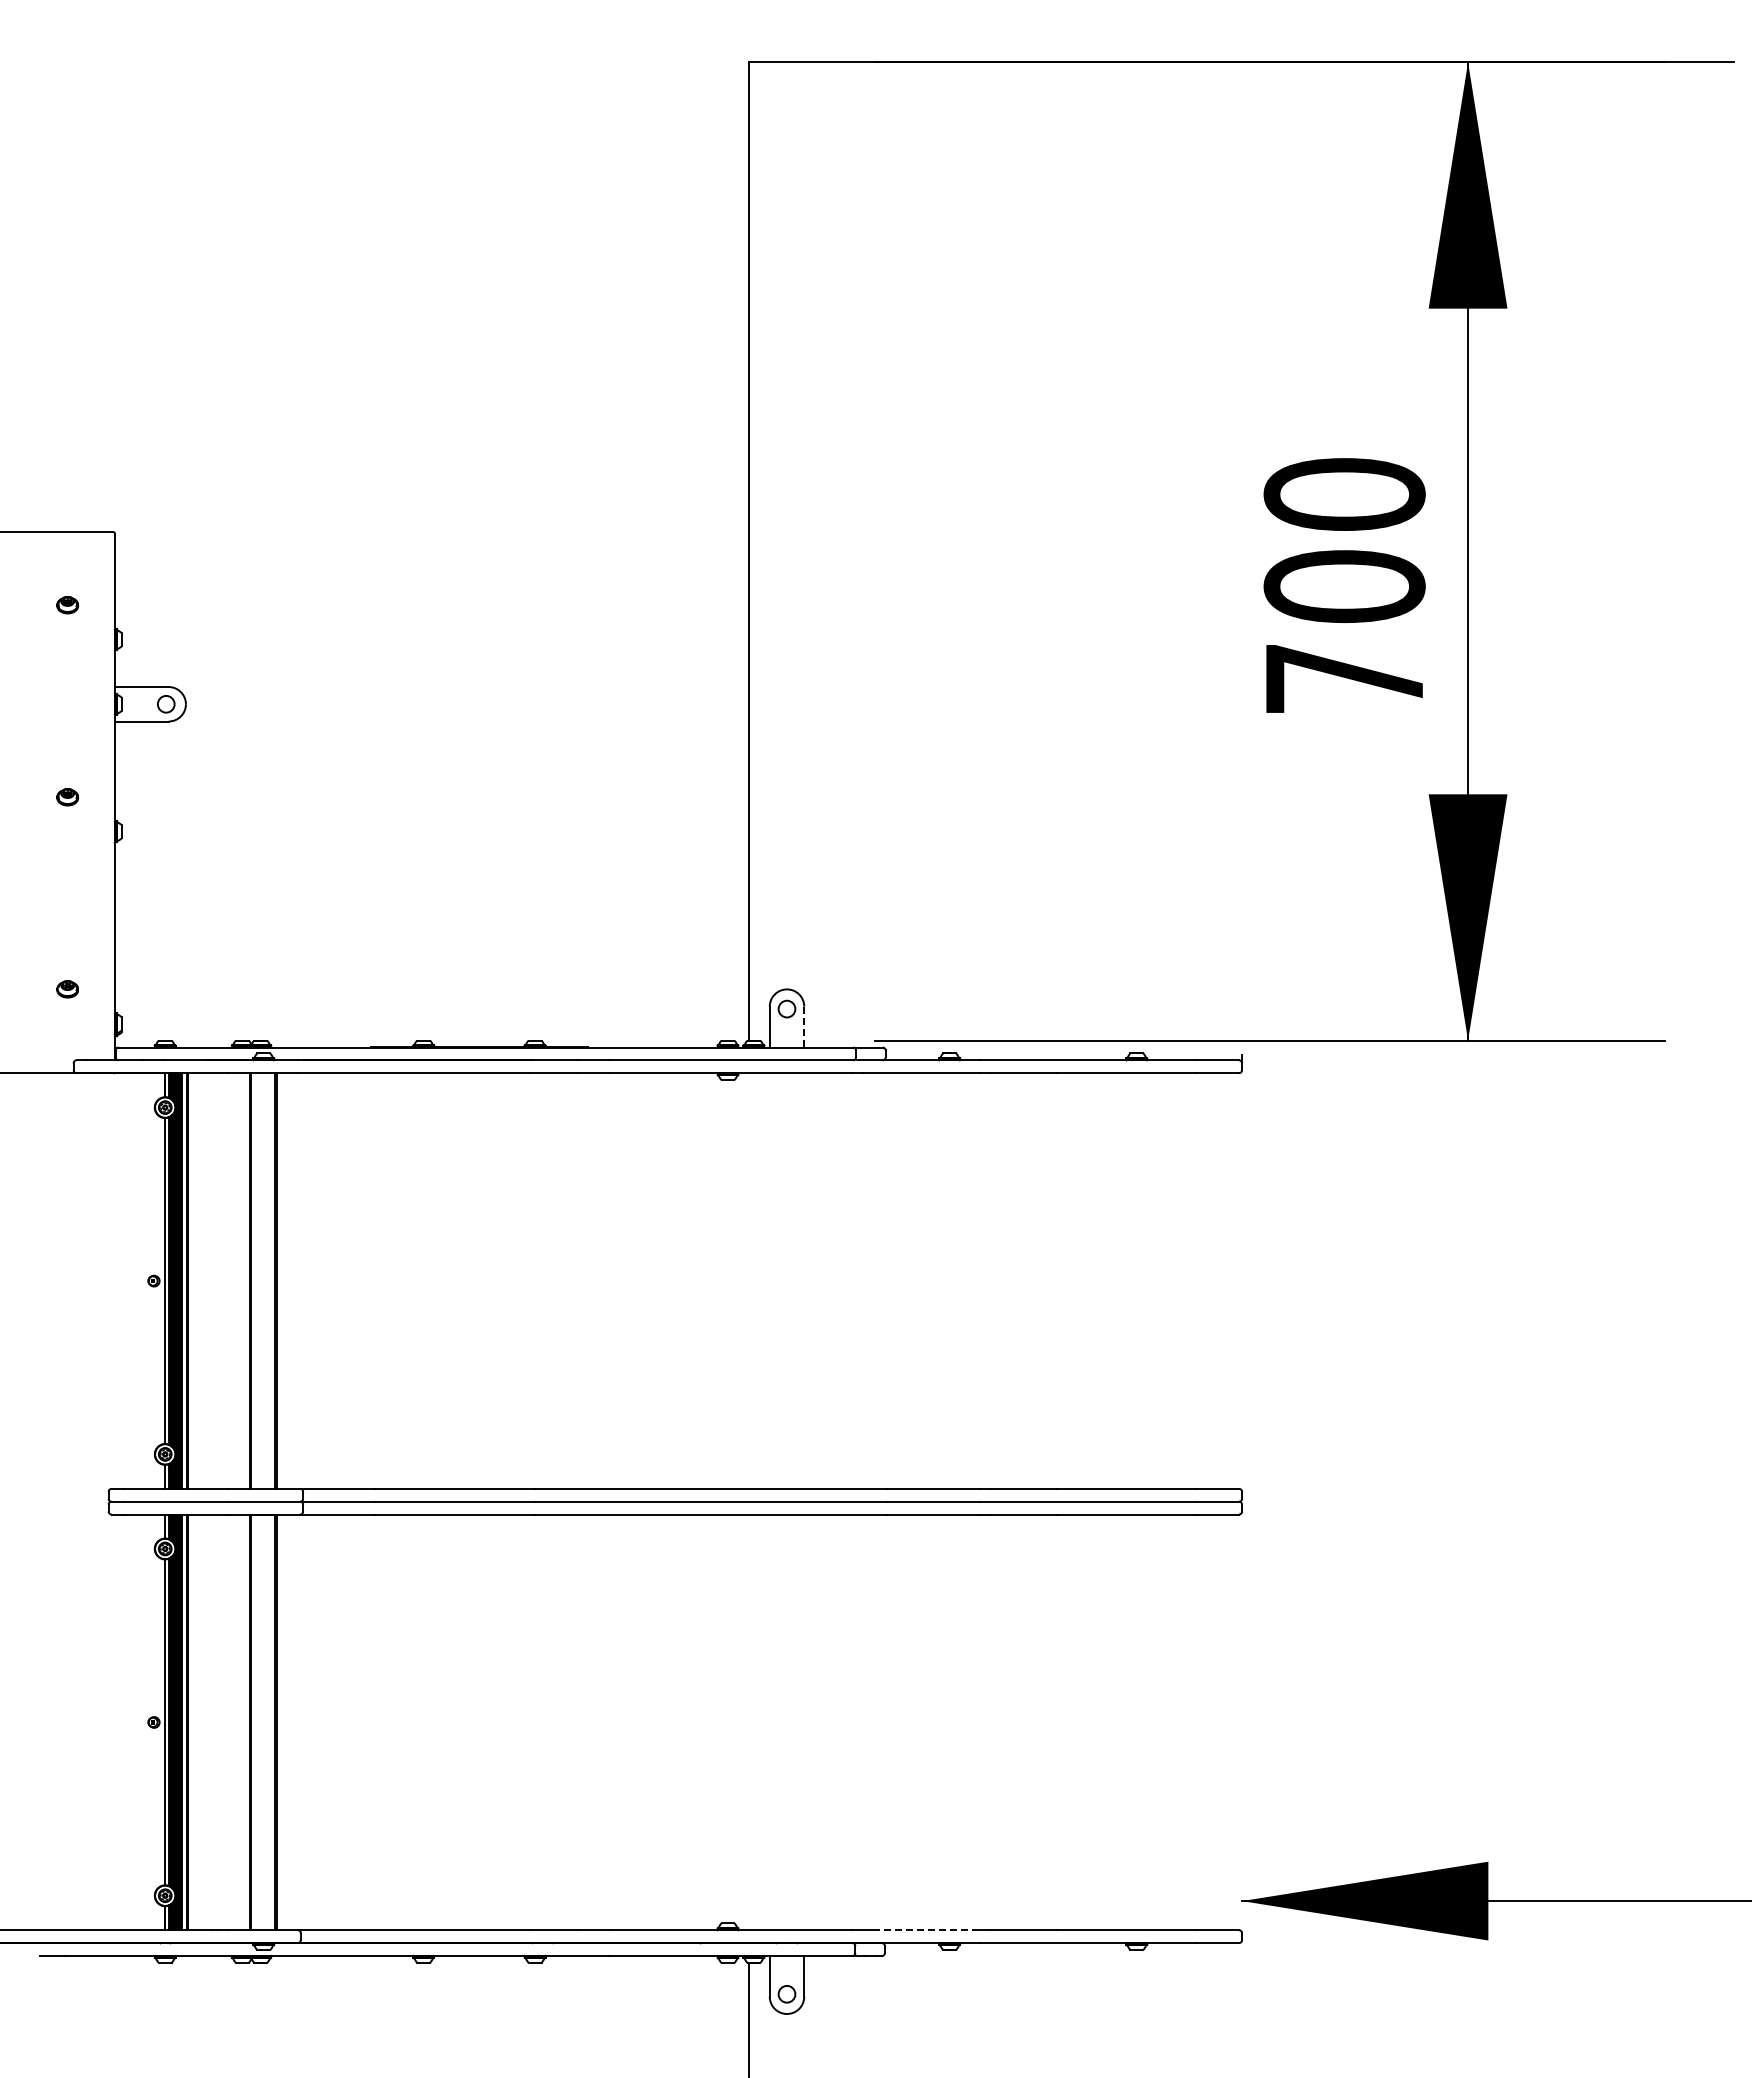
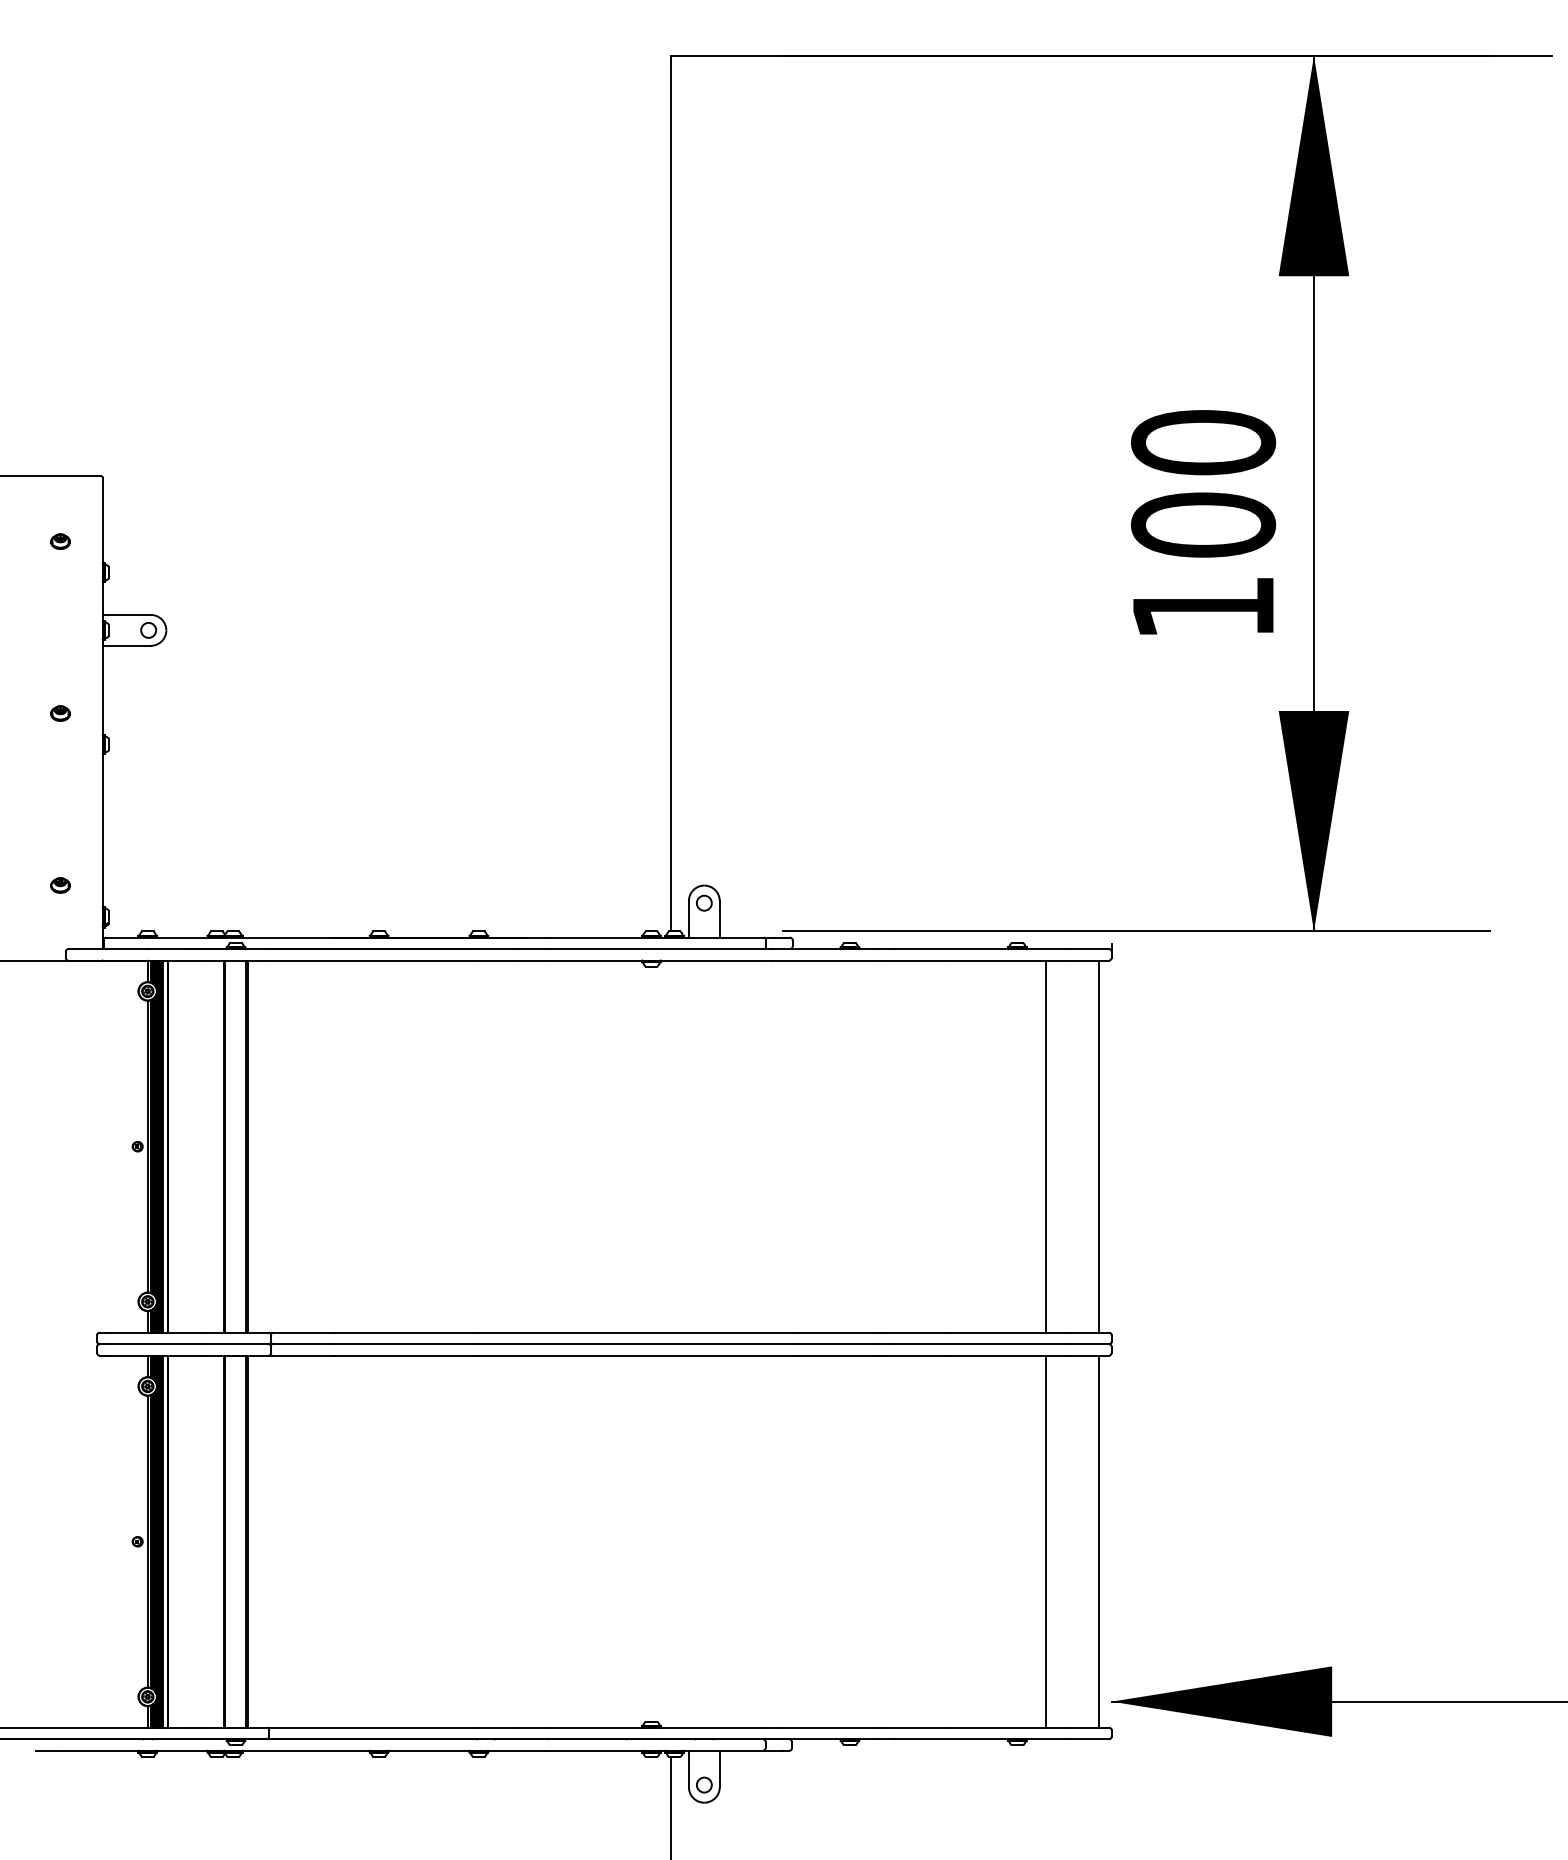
text: (1344, 678) -> (1203, 607), 700 -> 100
line: (804, 1027) -> (720, 919), dashed -> solid
line: (1168, 1280) -> (1045, 1146), added
line: (1228, 1280) -> (1099, 1146), added
line: (1168, 1722) -> (1045, 1541), added
line: (1228, 1722) -> (1099, 1541), added
line: (926, 1930) -> (829, 1727), dashed -> solid

